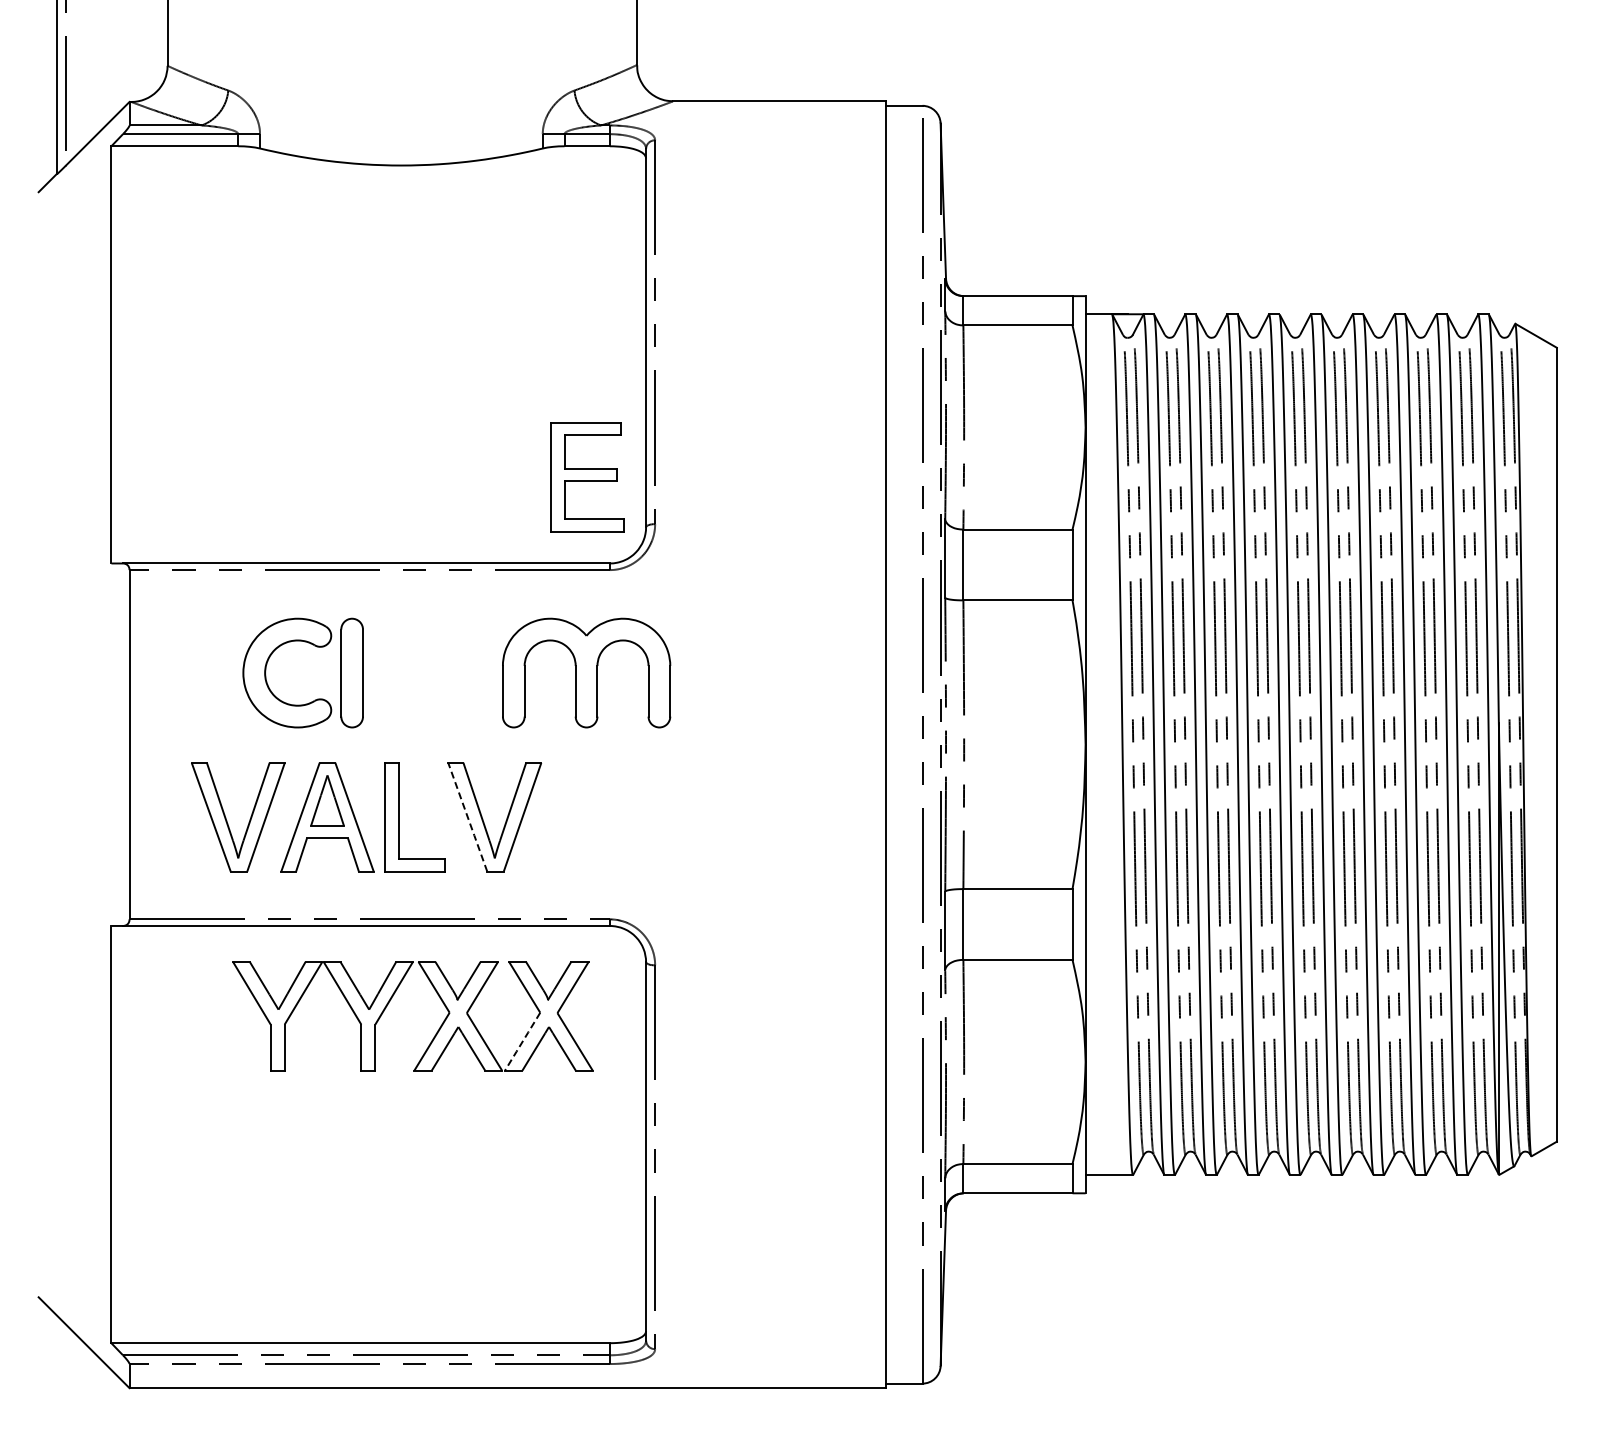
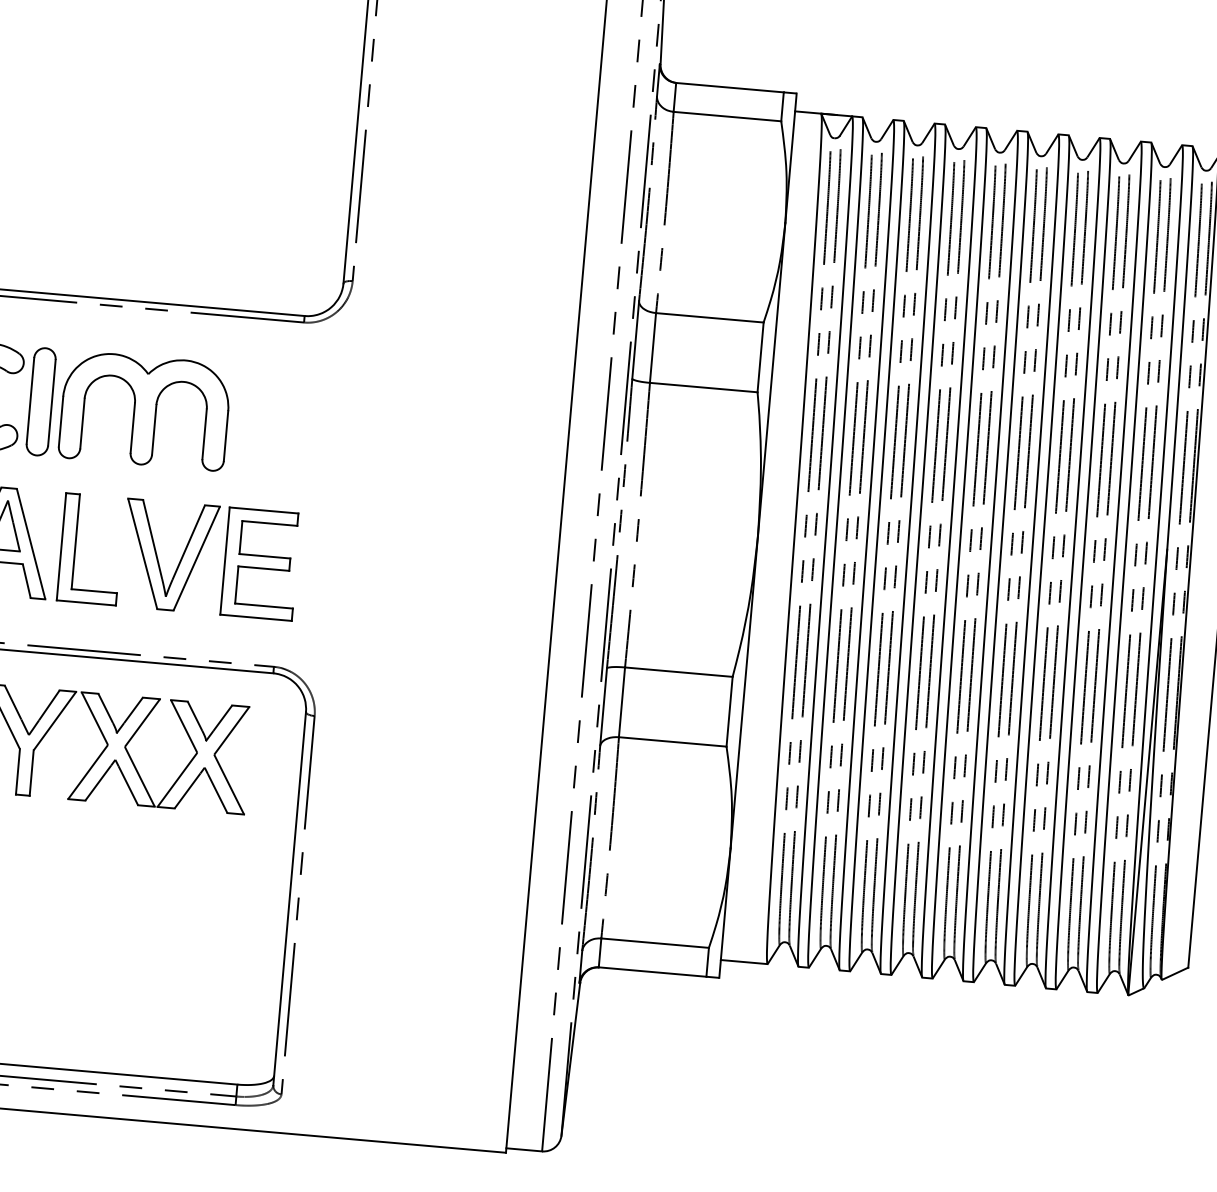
part: (587, 477) -> (260, 564), moved
part: (586, 672) -> (145, 410), moved
line: (467, 817) -> (142, 554), dashed -> solid
line: (522, 1041) -> (177, 779), dashed -> solid

